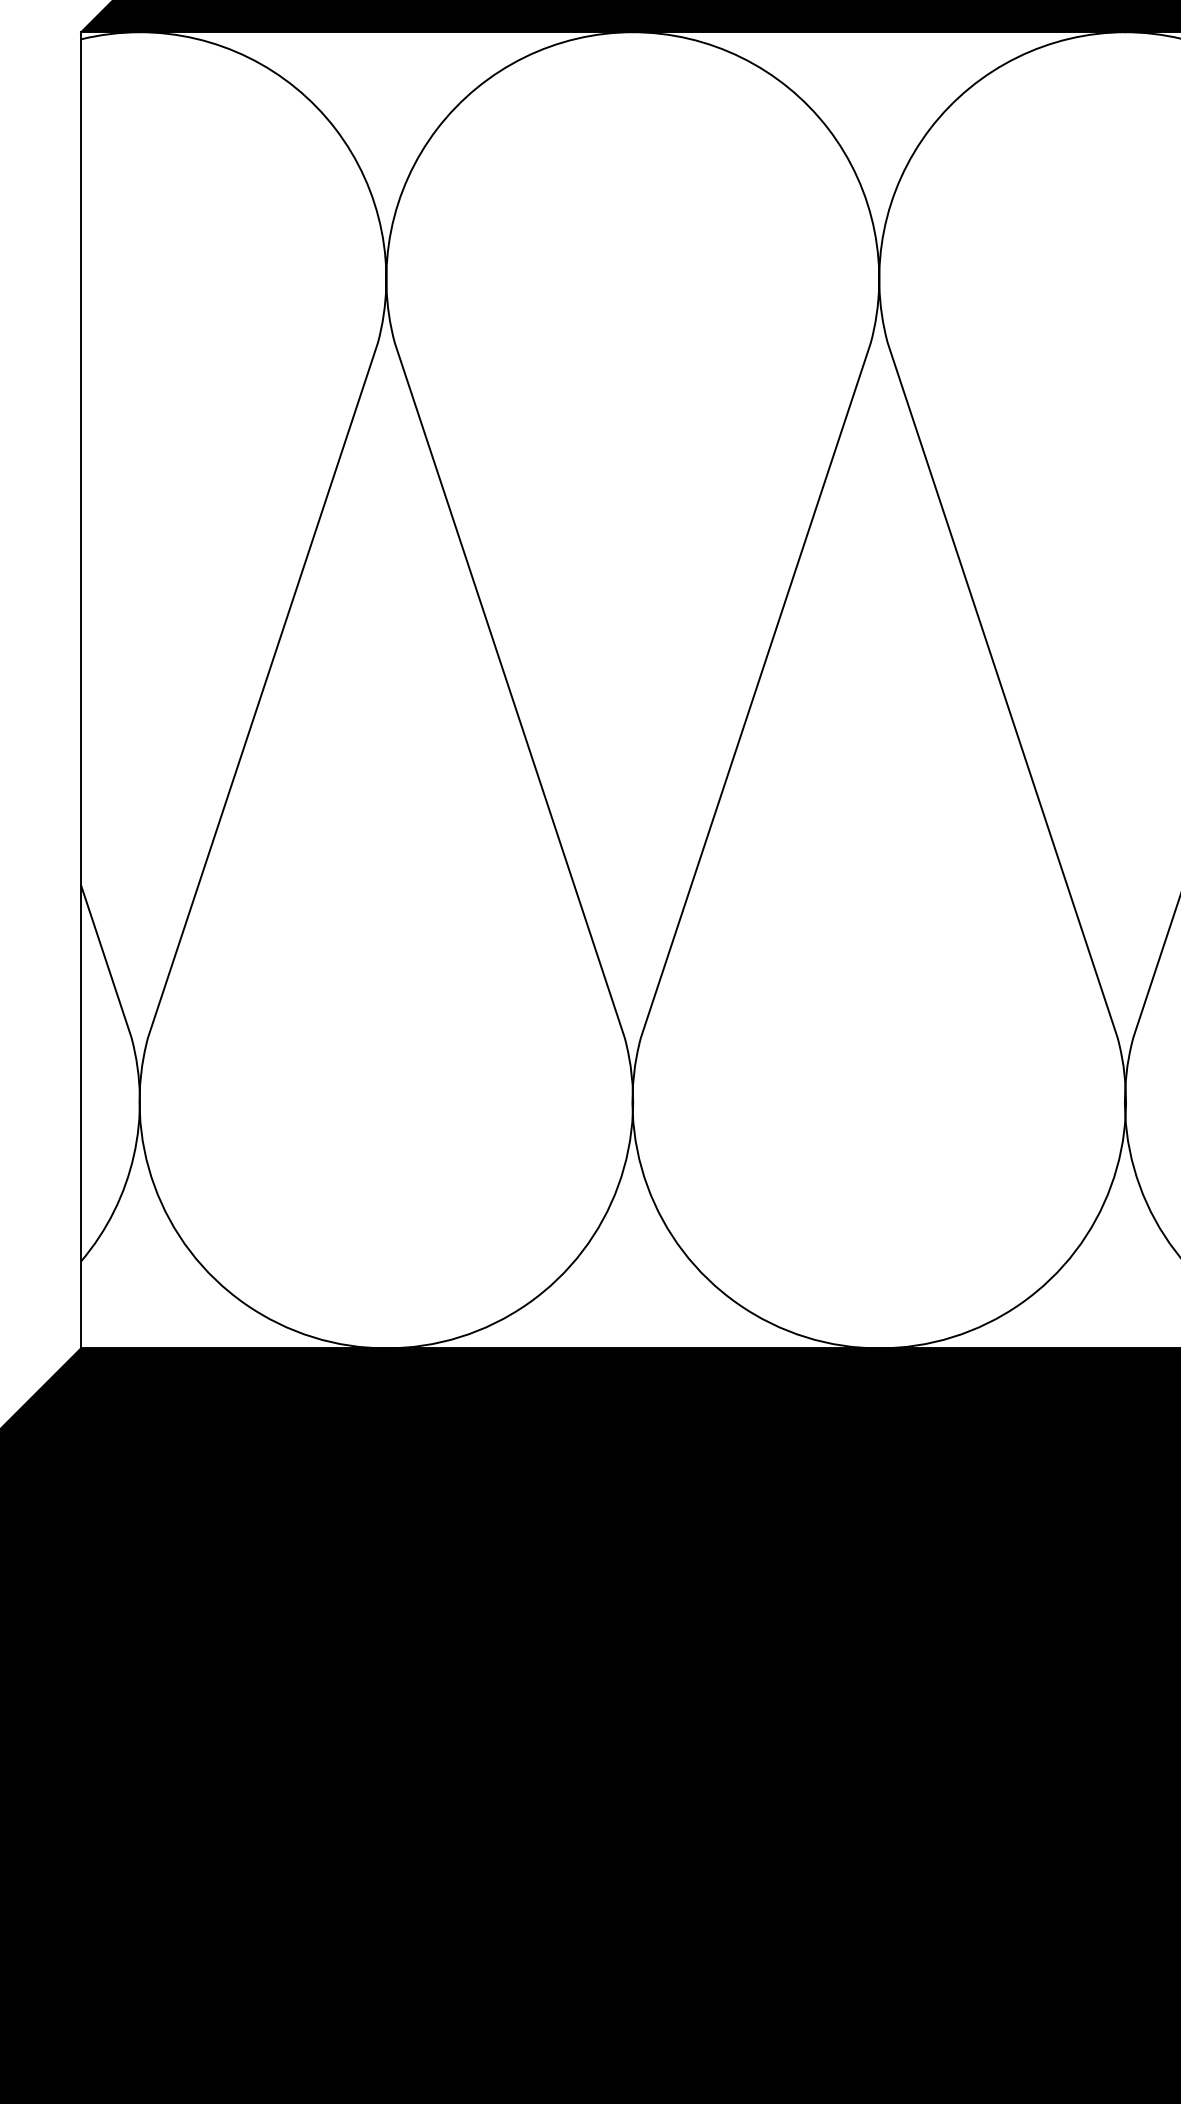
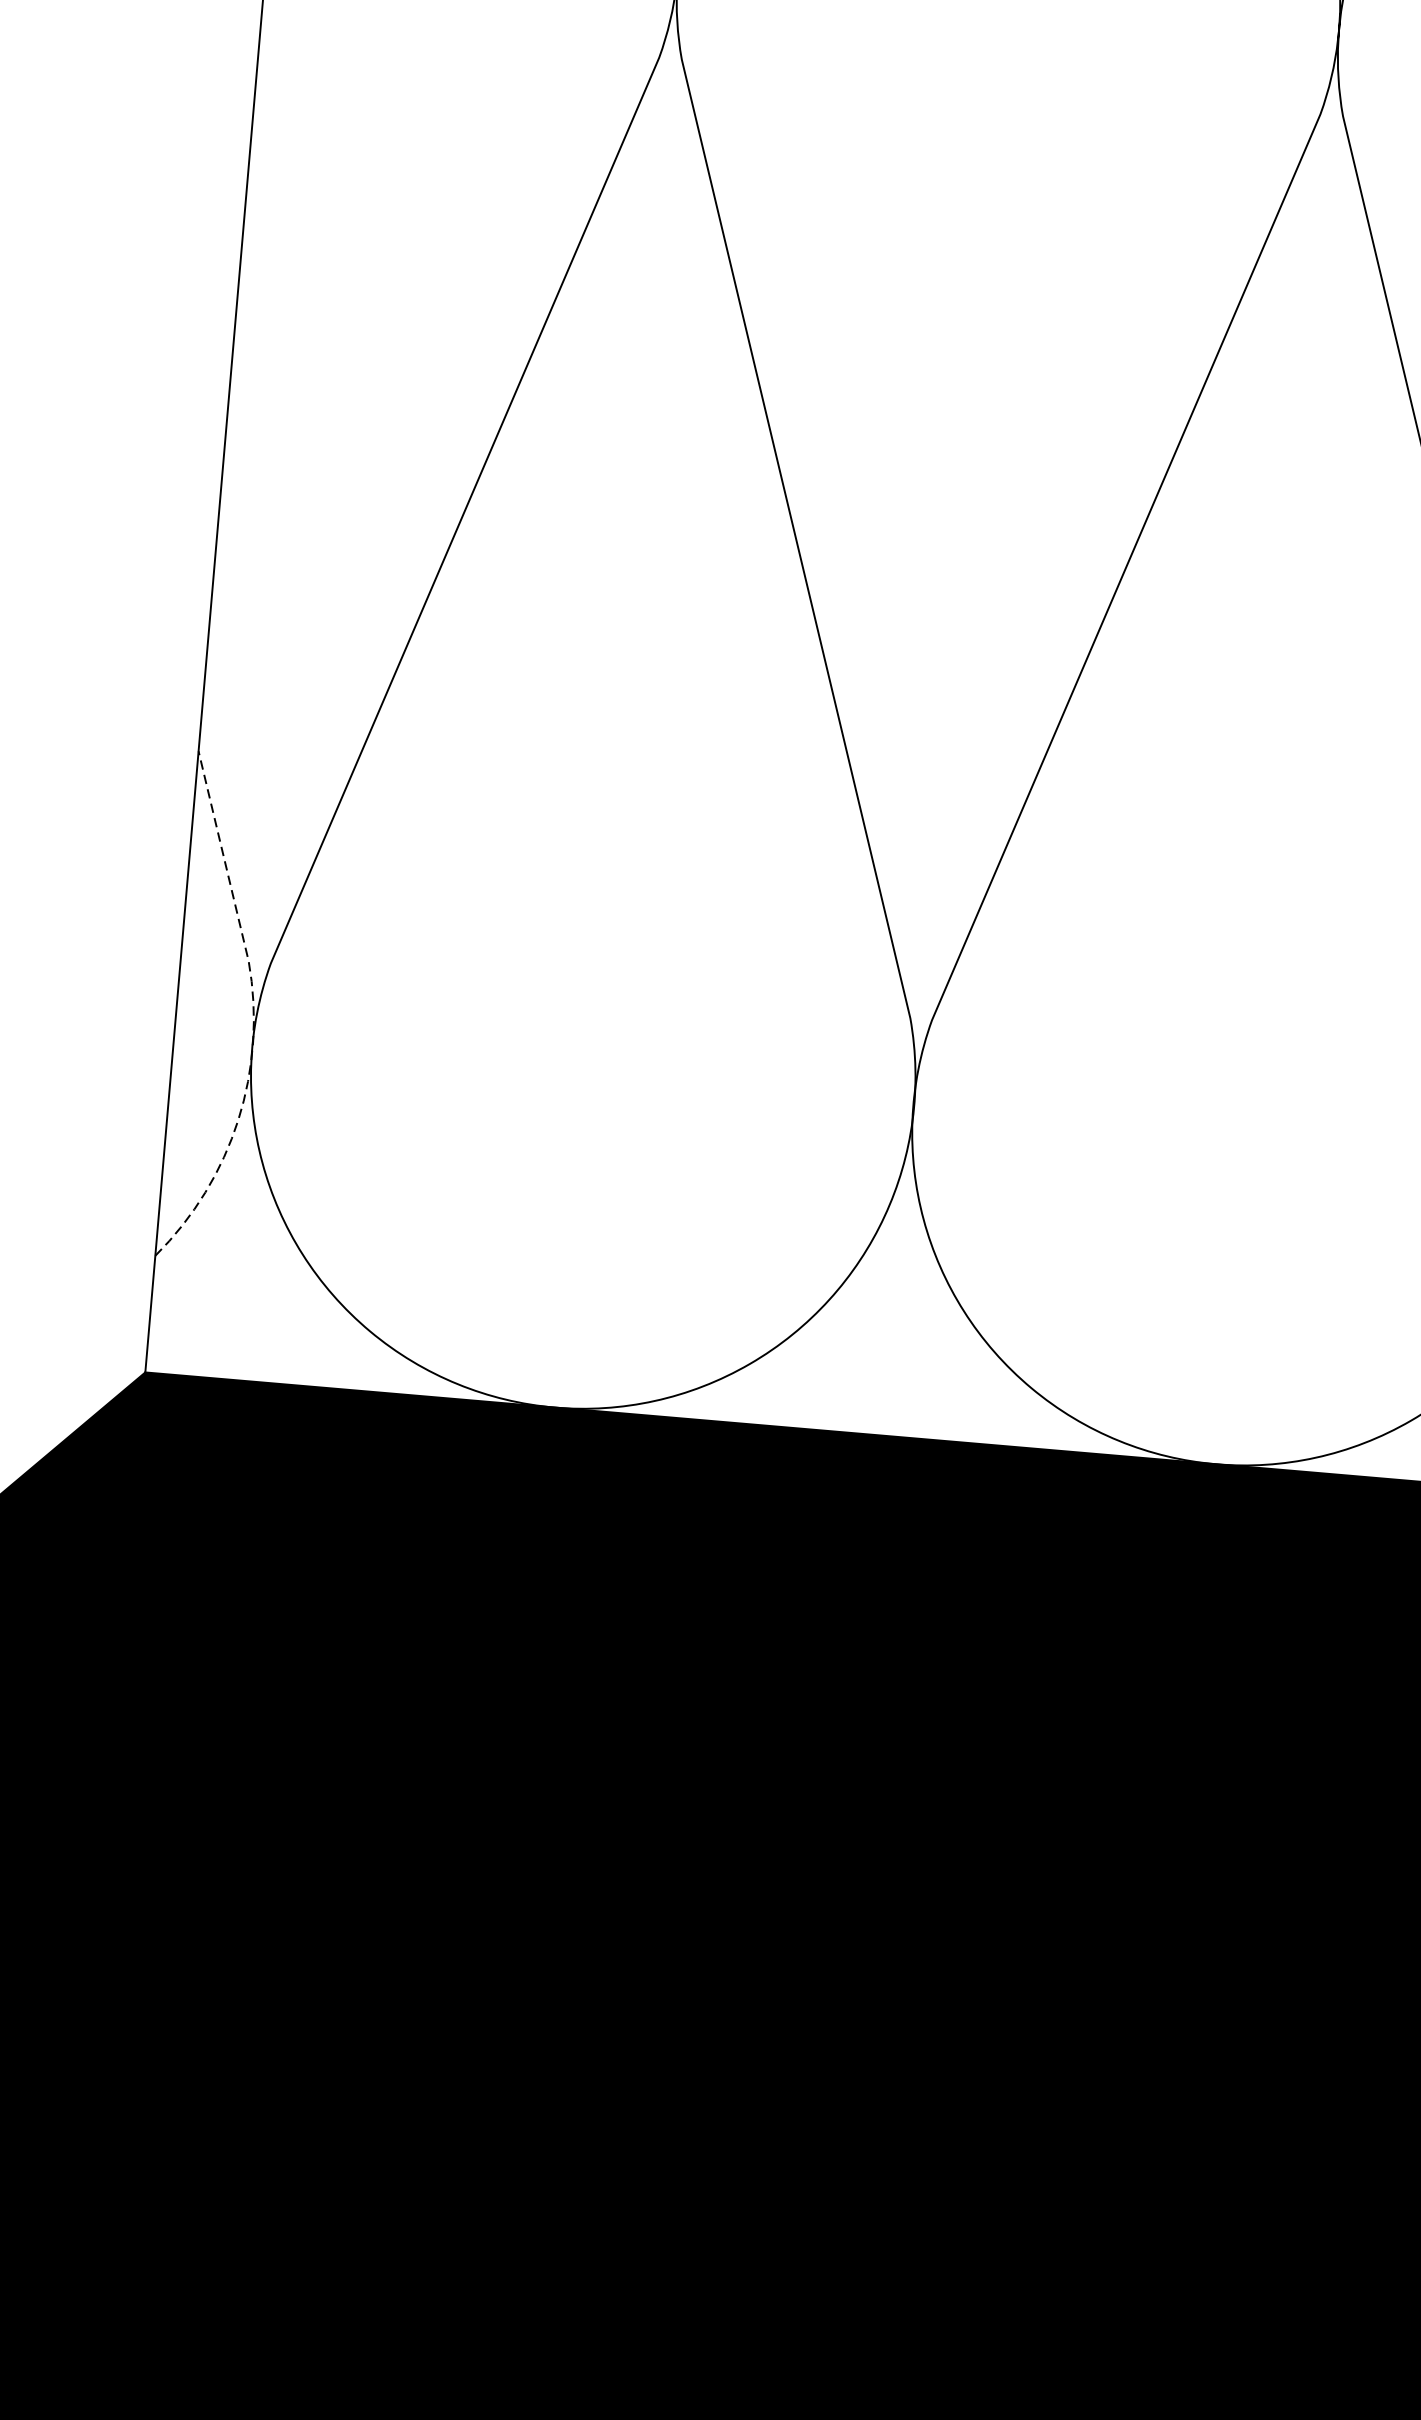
line: (139, 1081) -> (254, 1021), solid -> dashed

